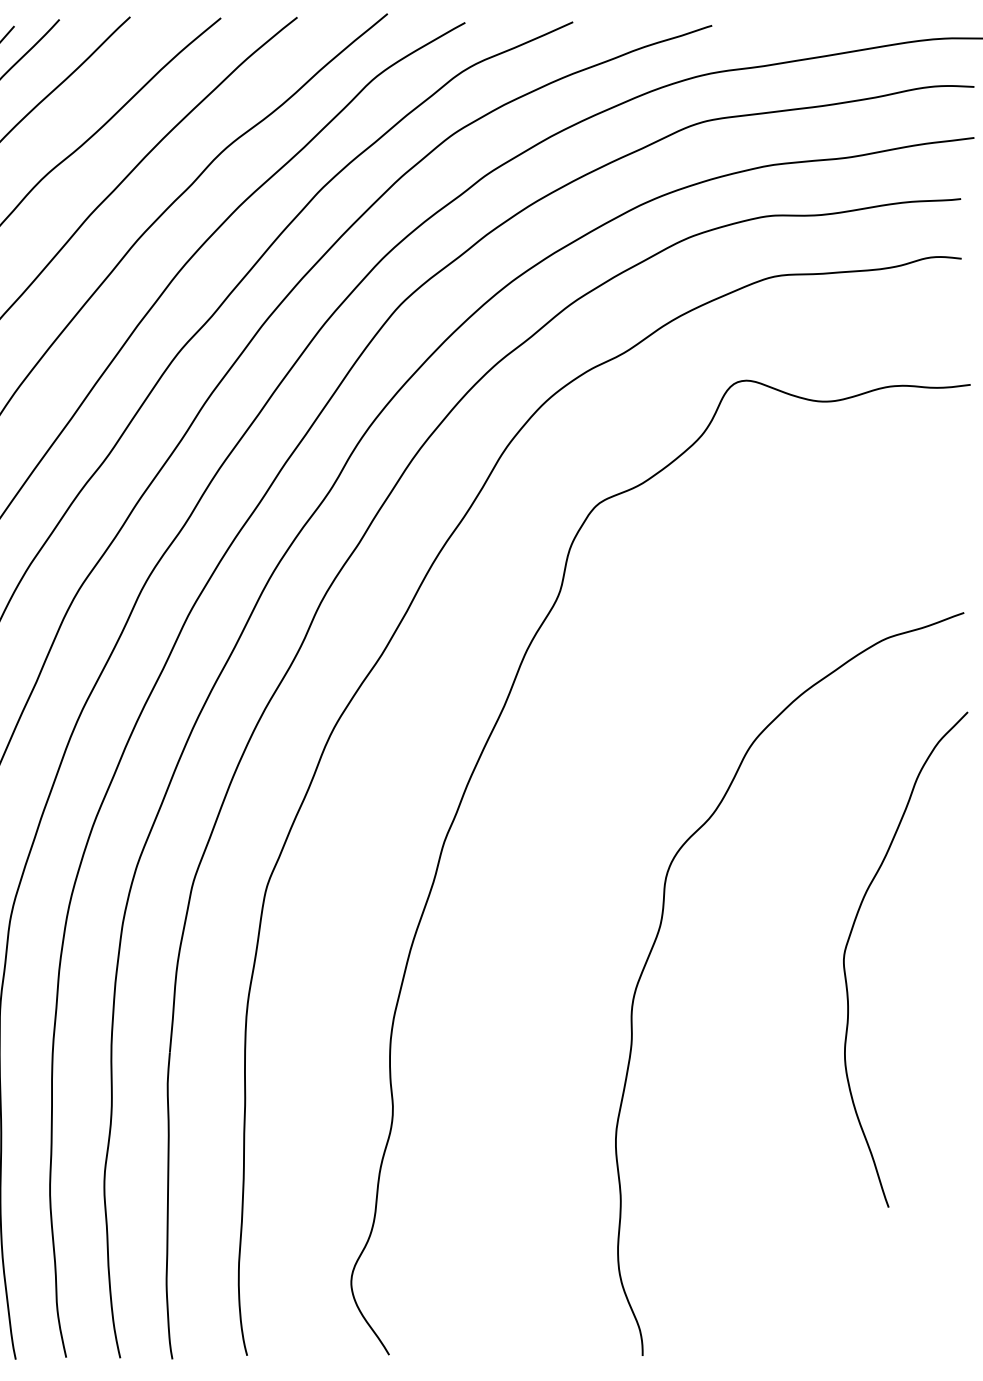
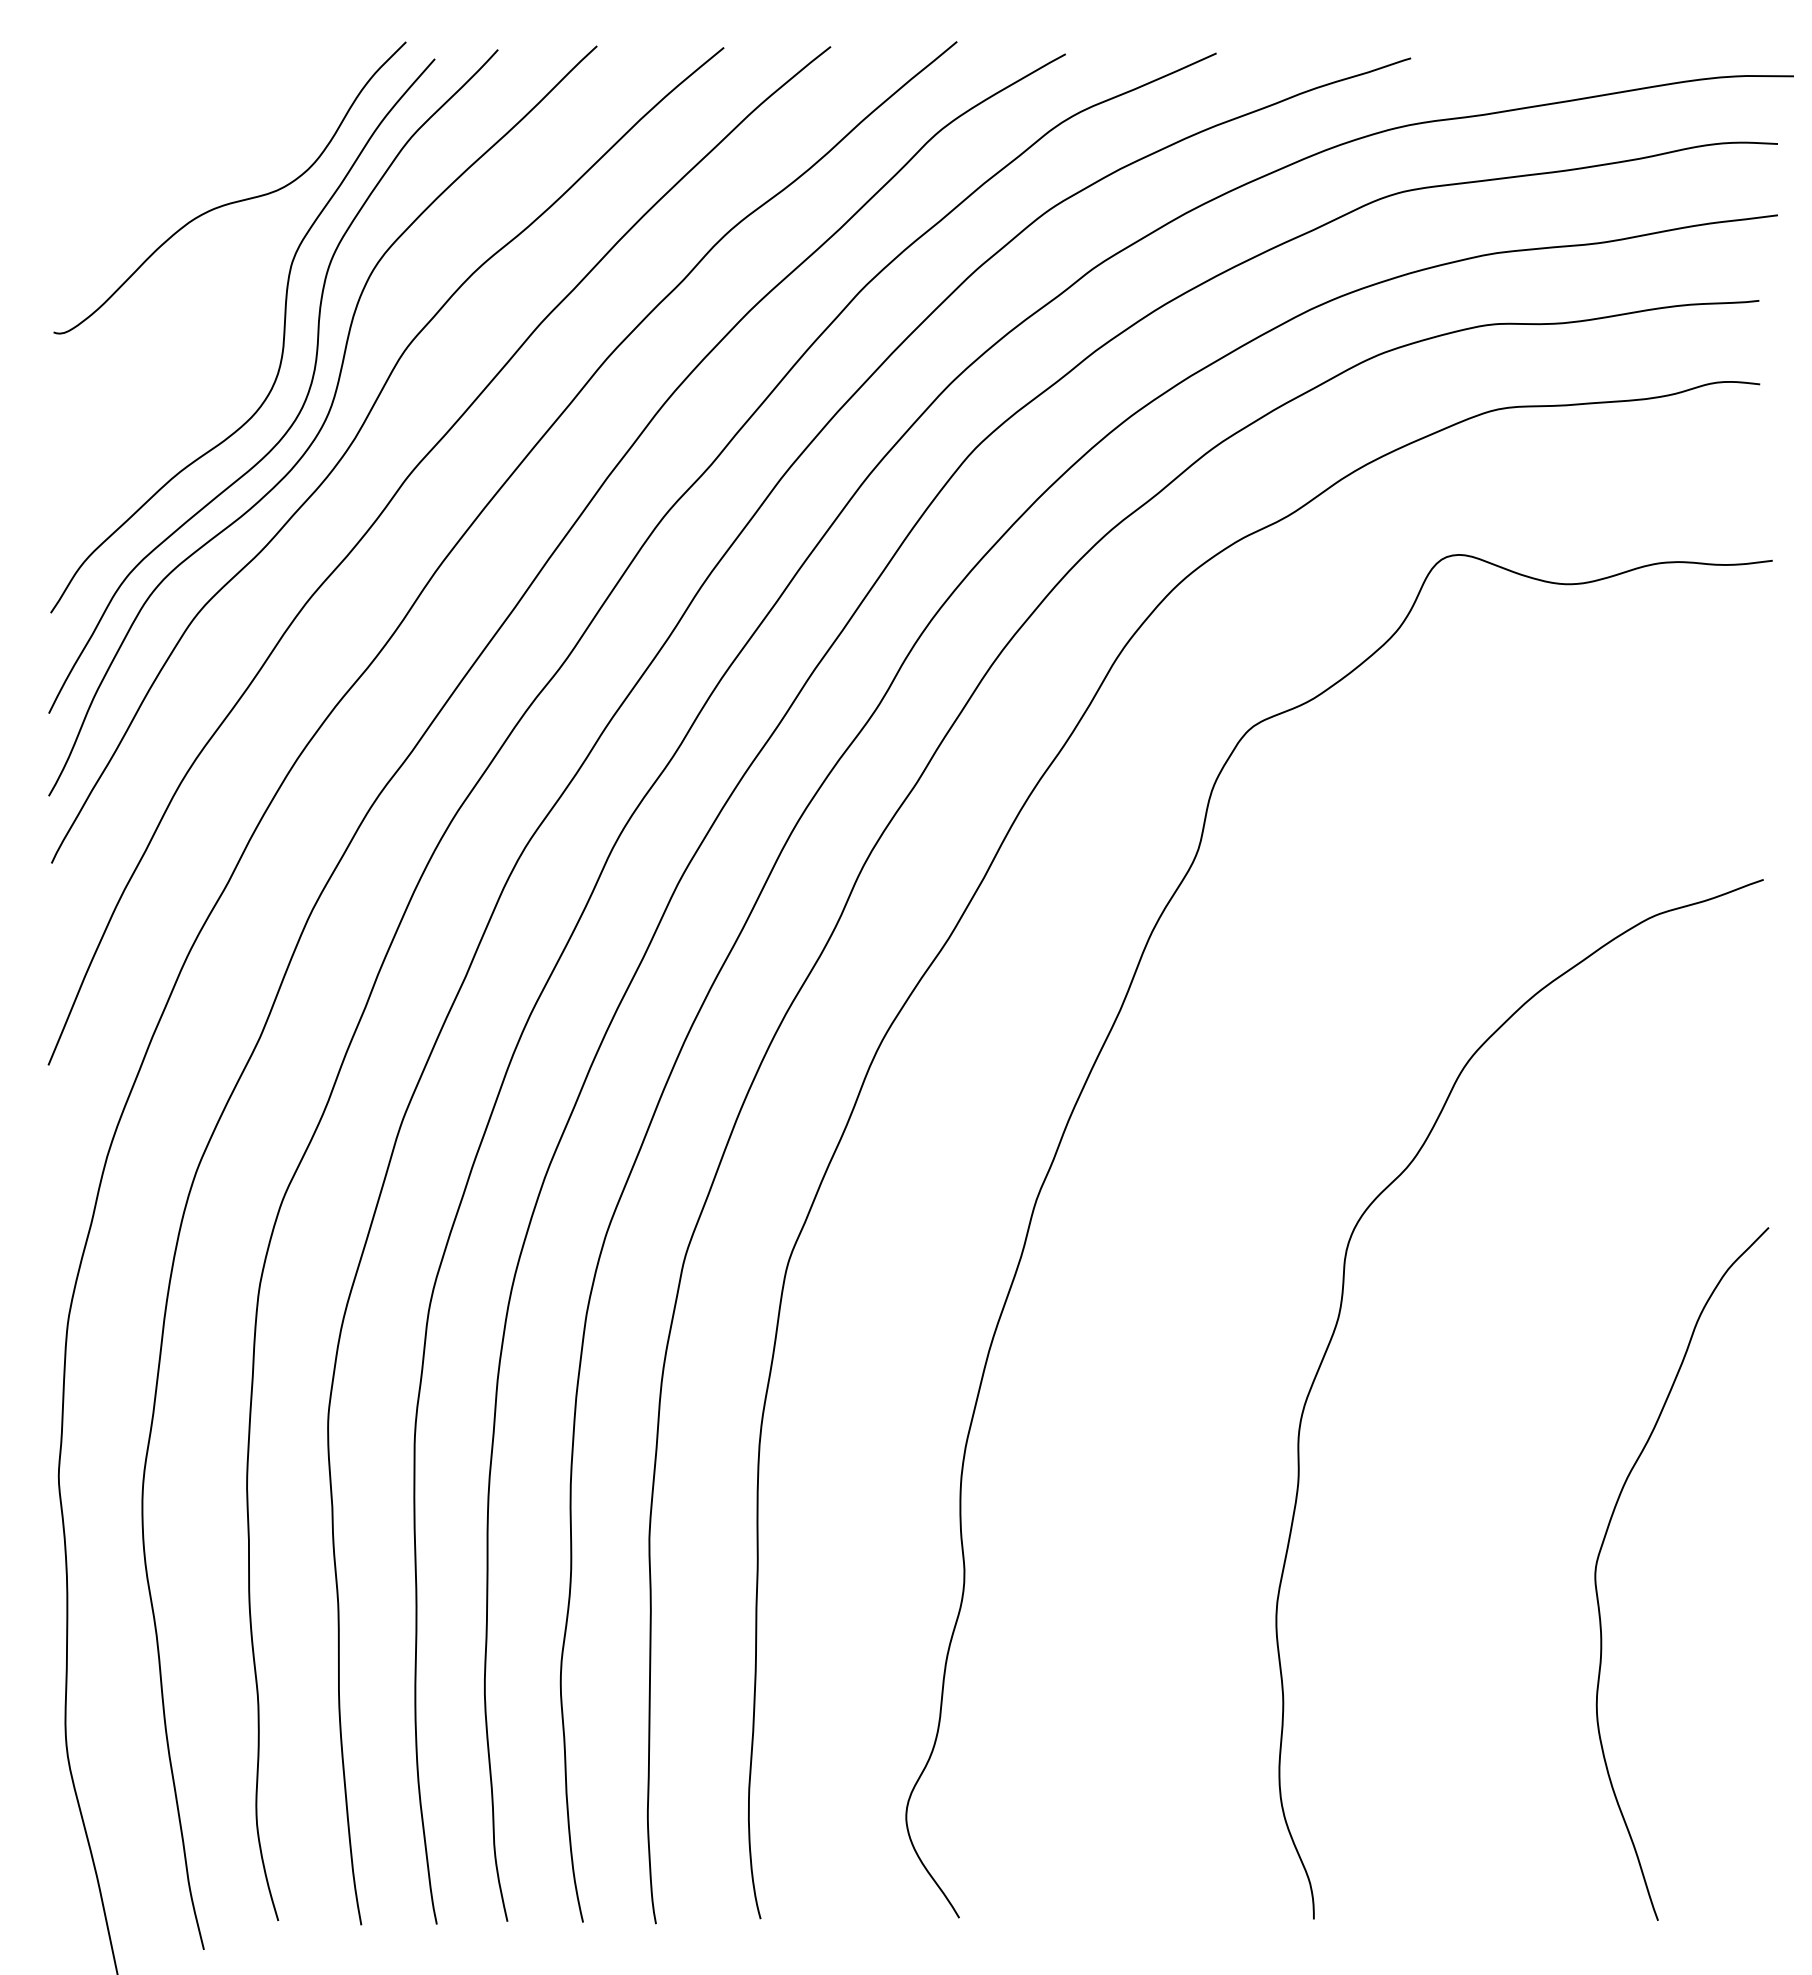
curve: (849, 940) -> (1602, 1547), moved

